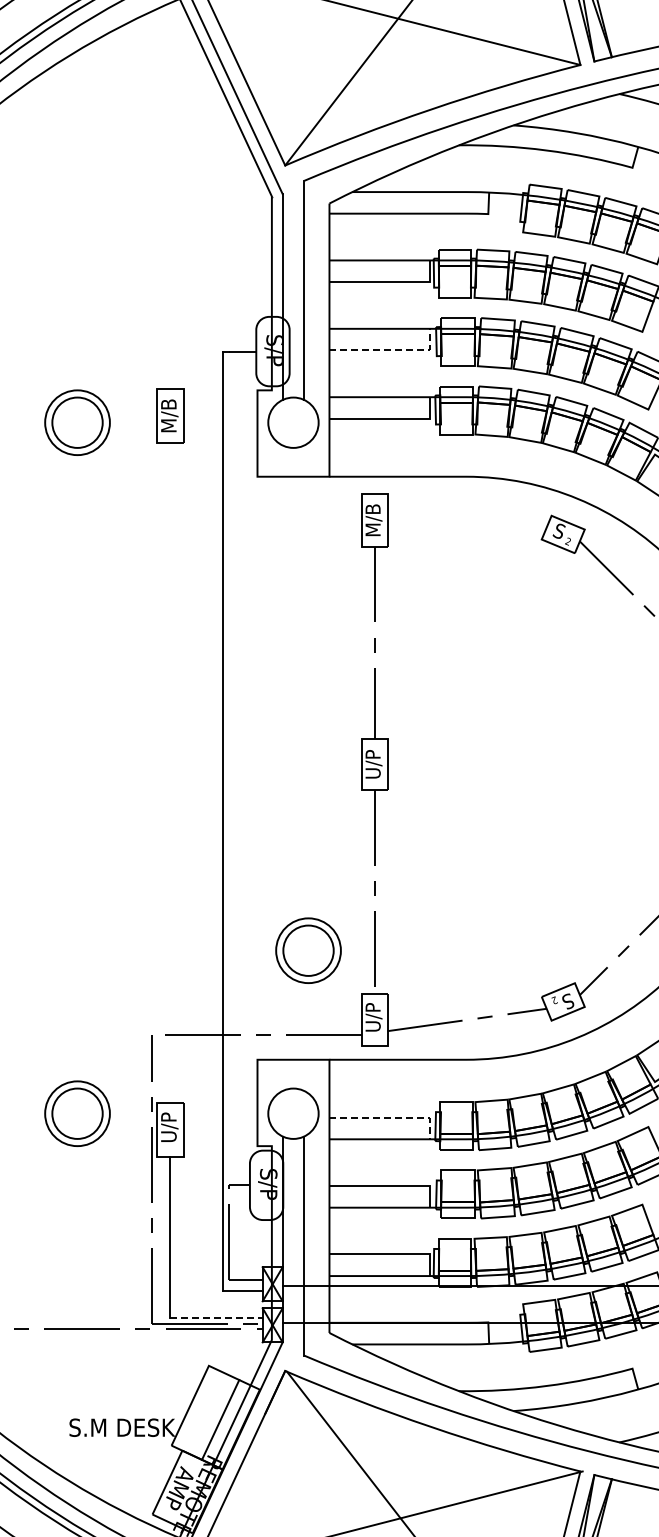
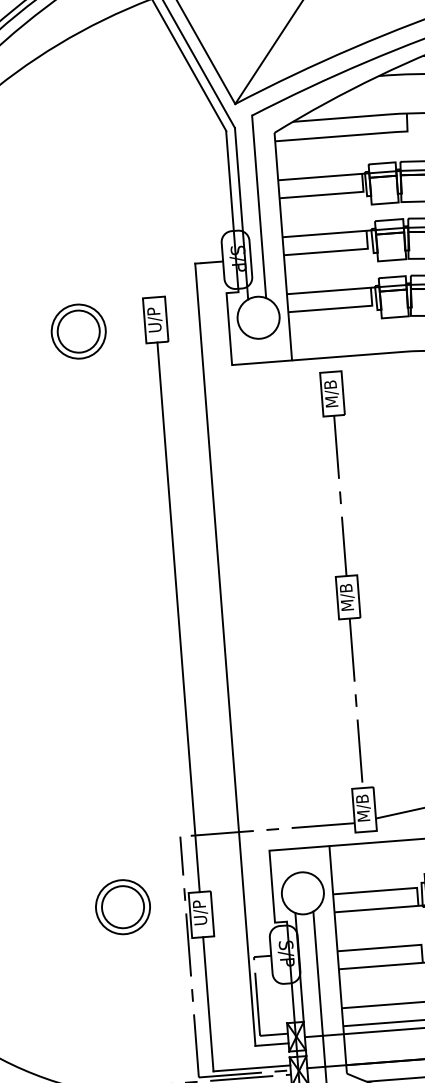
line: (391, 350) -> (335, 251), dashed -> solid
text: (169, 415) -> (154, 319), M/B -> U/P
text: (373, 764) -> (347, 597), U/P -> M/B
line: (170, 772) -> (178, 616), added
part: (308, 950) -> (304, 756), removed
text: (373, 1017) -> (363, 808), U/P -> M/B
line: (391, 1117) -> (384, 890), dashed -> solid
line: (217, 1317) -> (252, 1067), dashed -> solid

